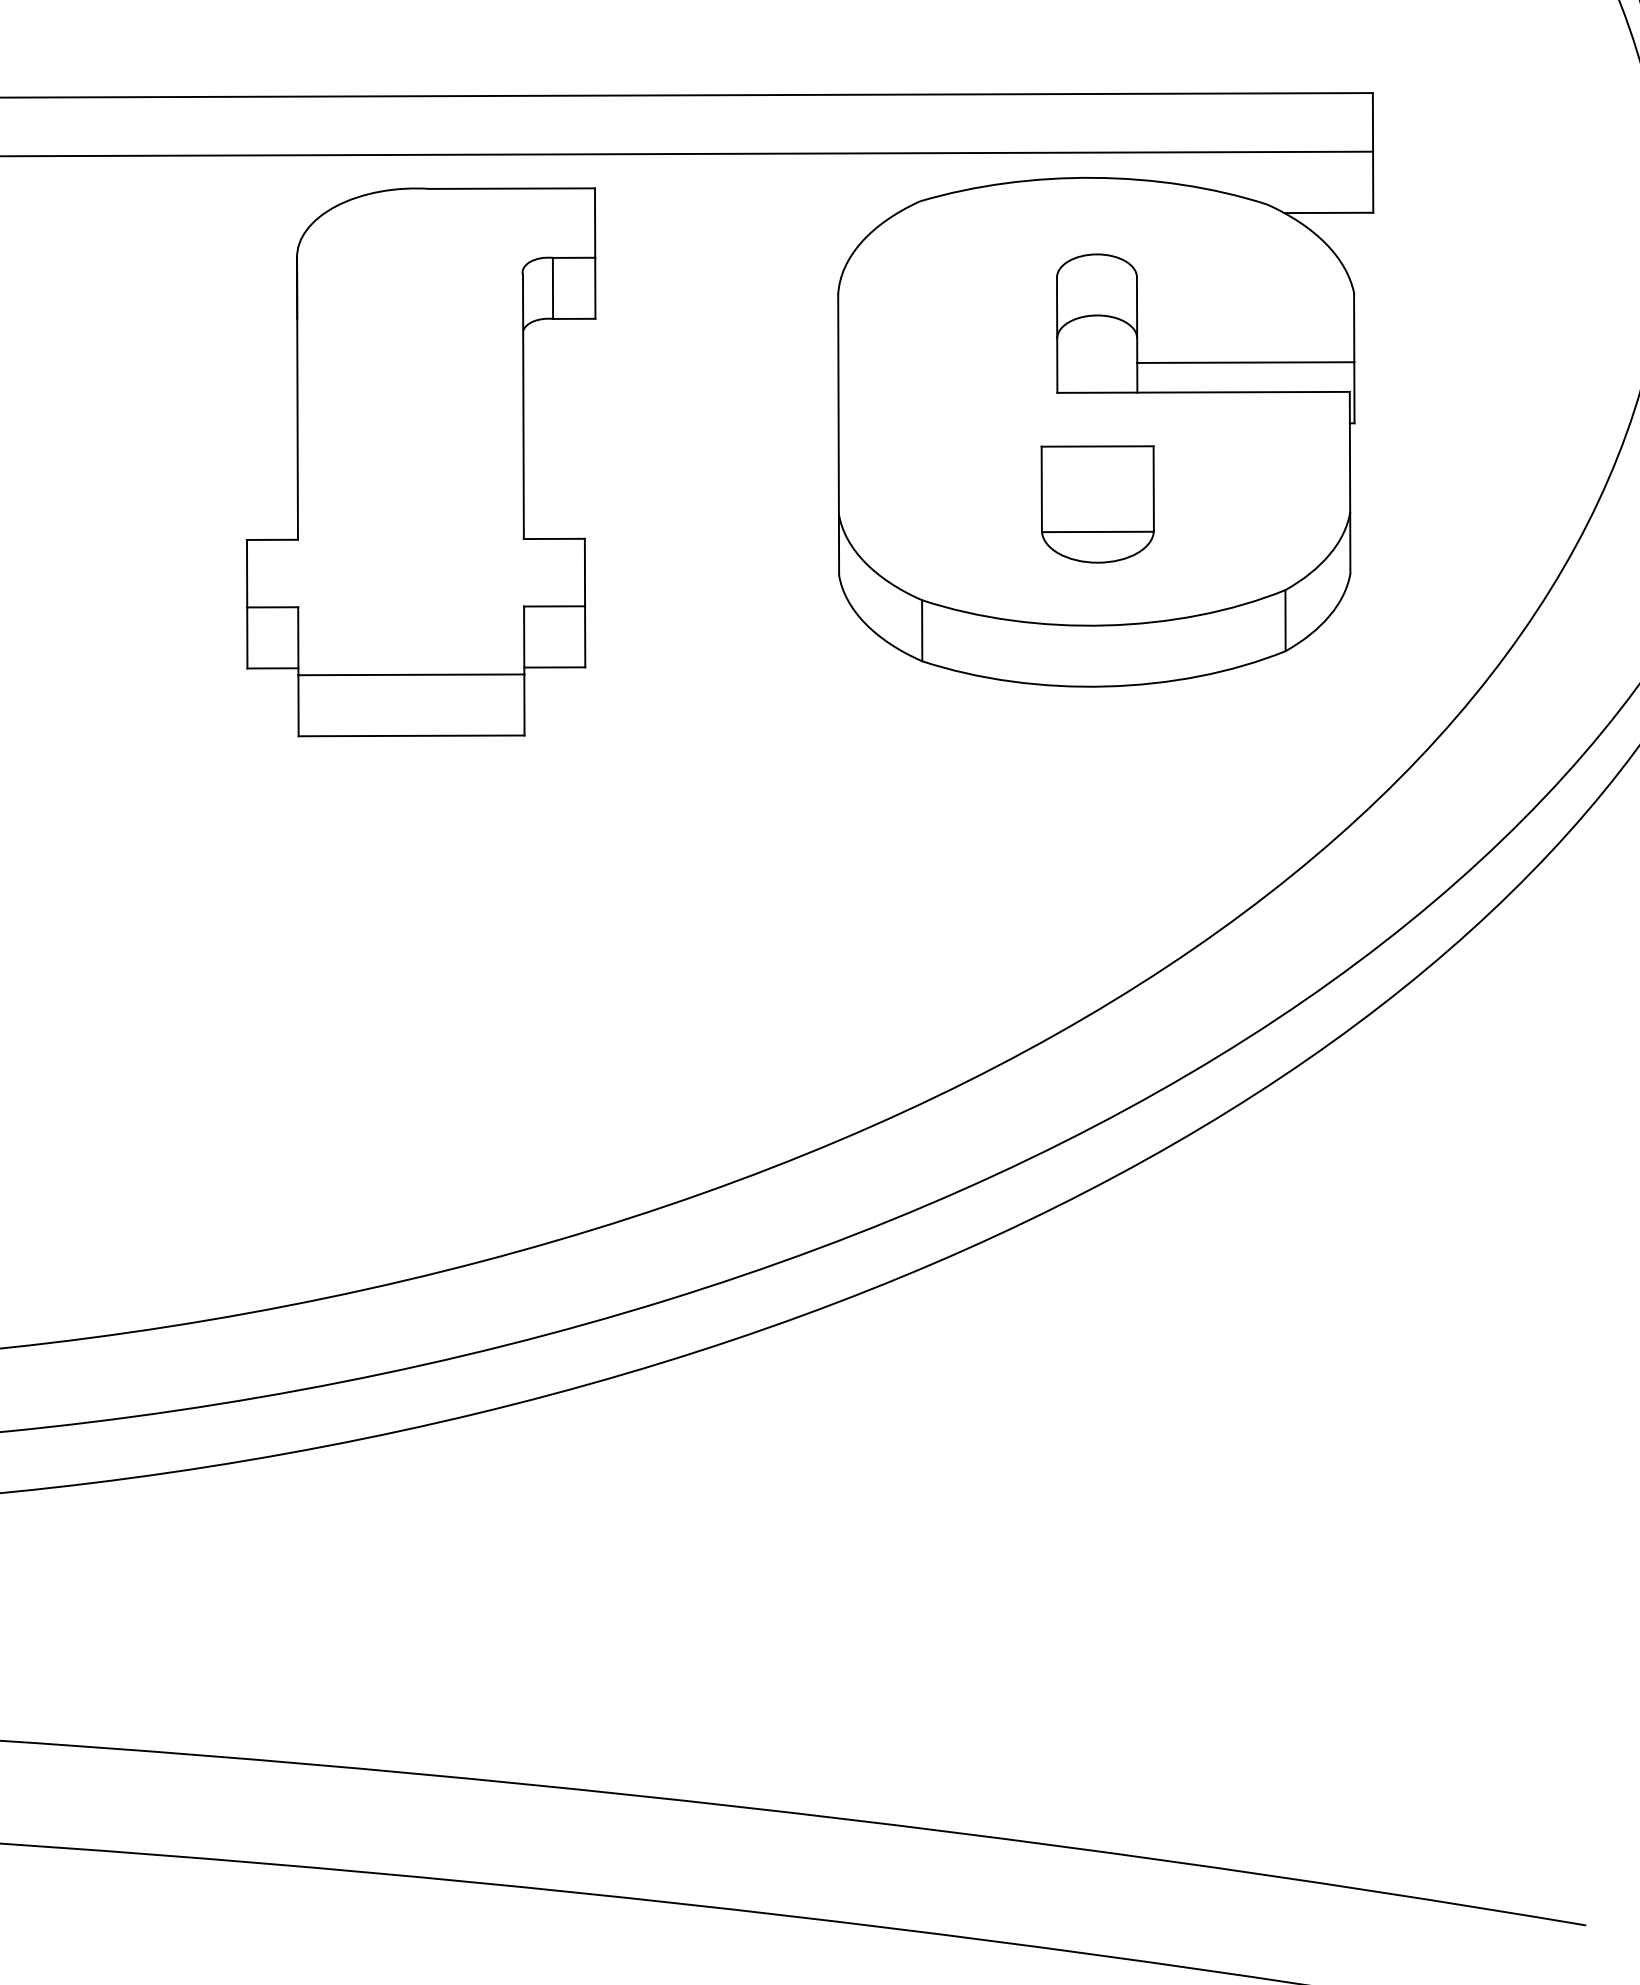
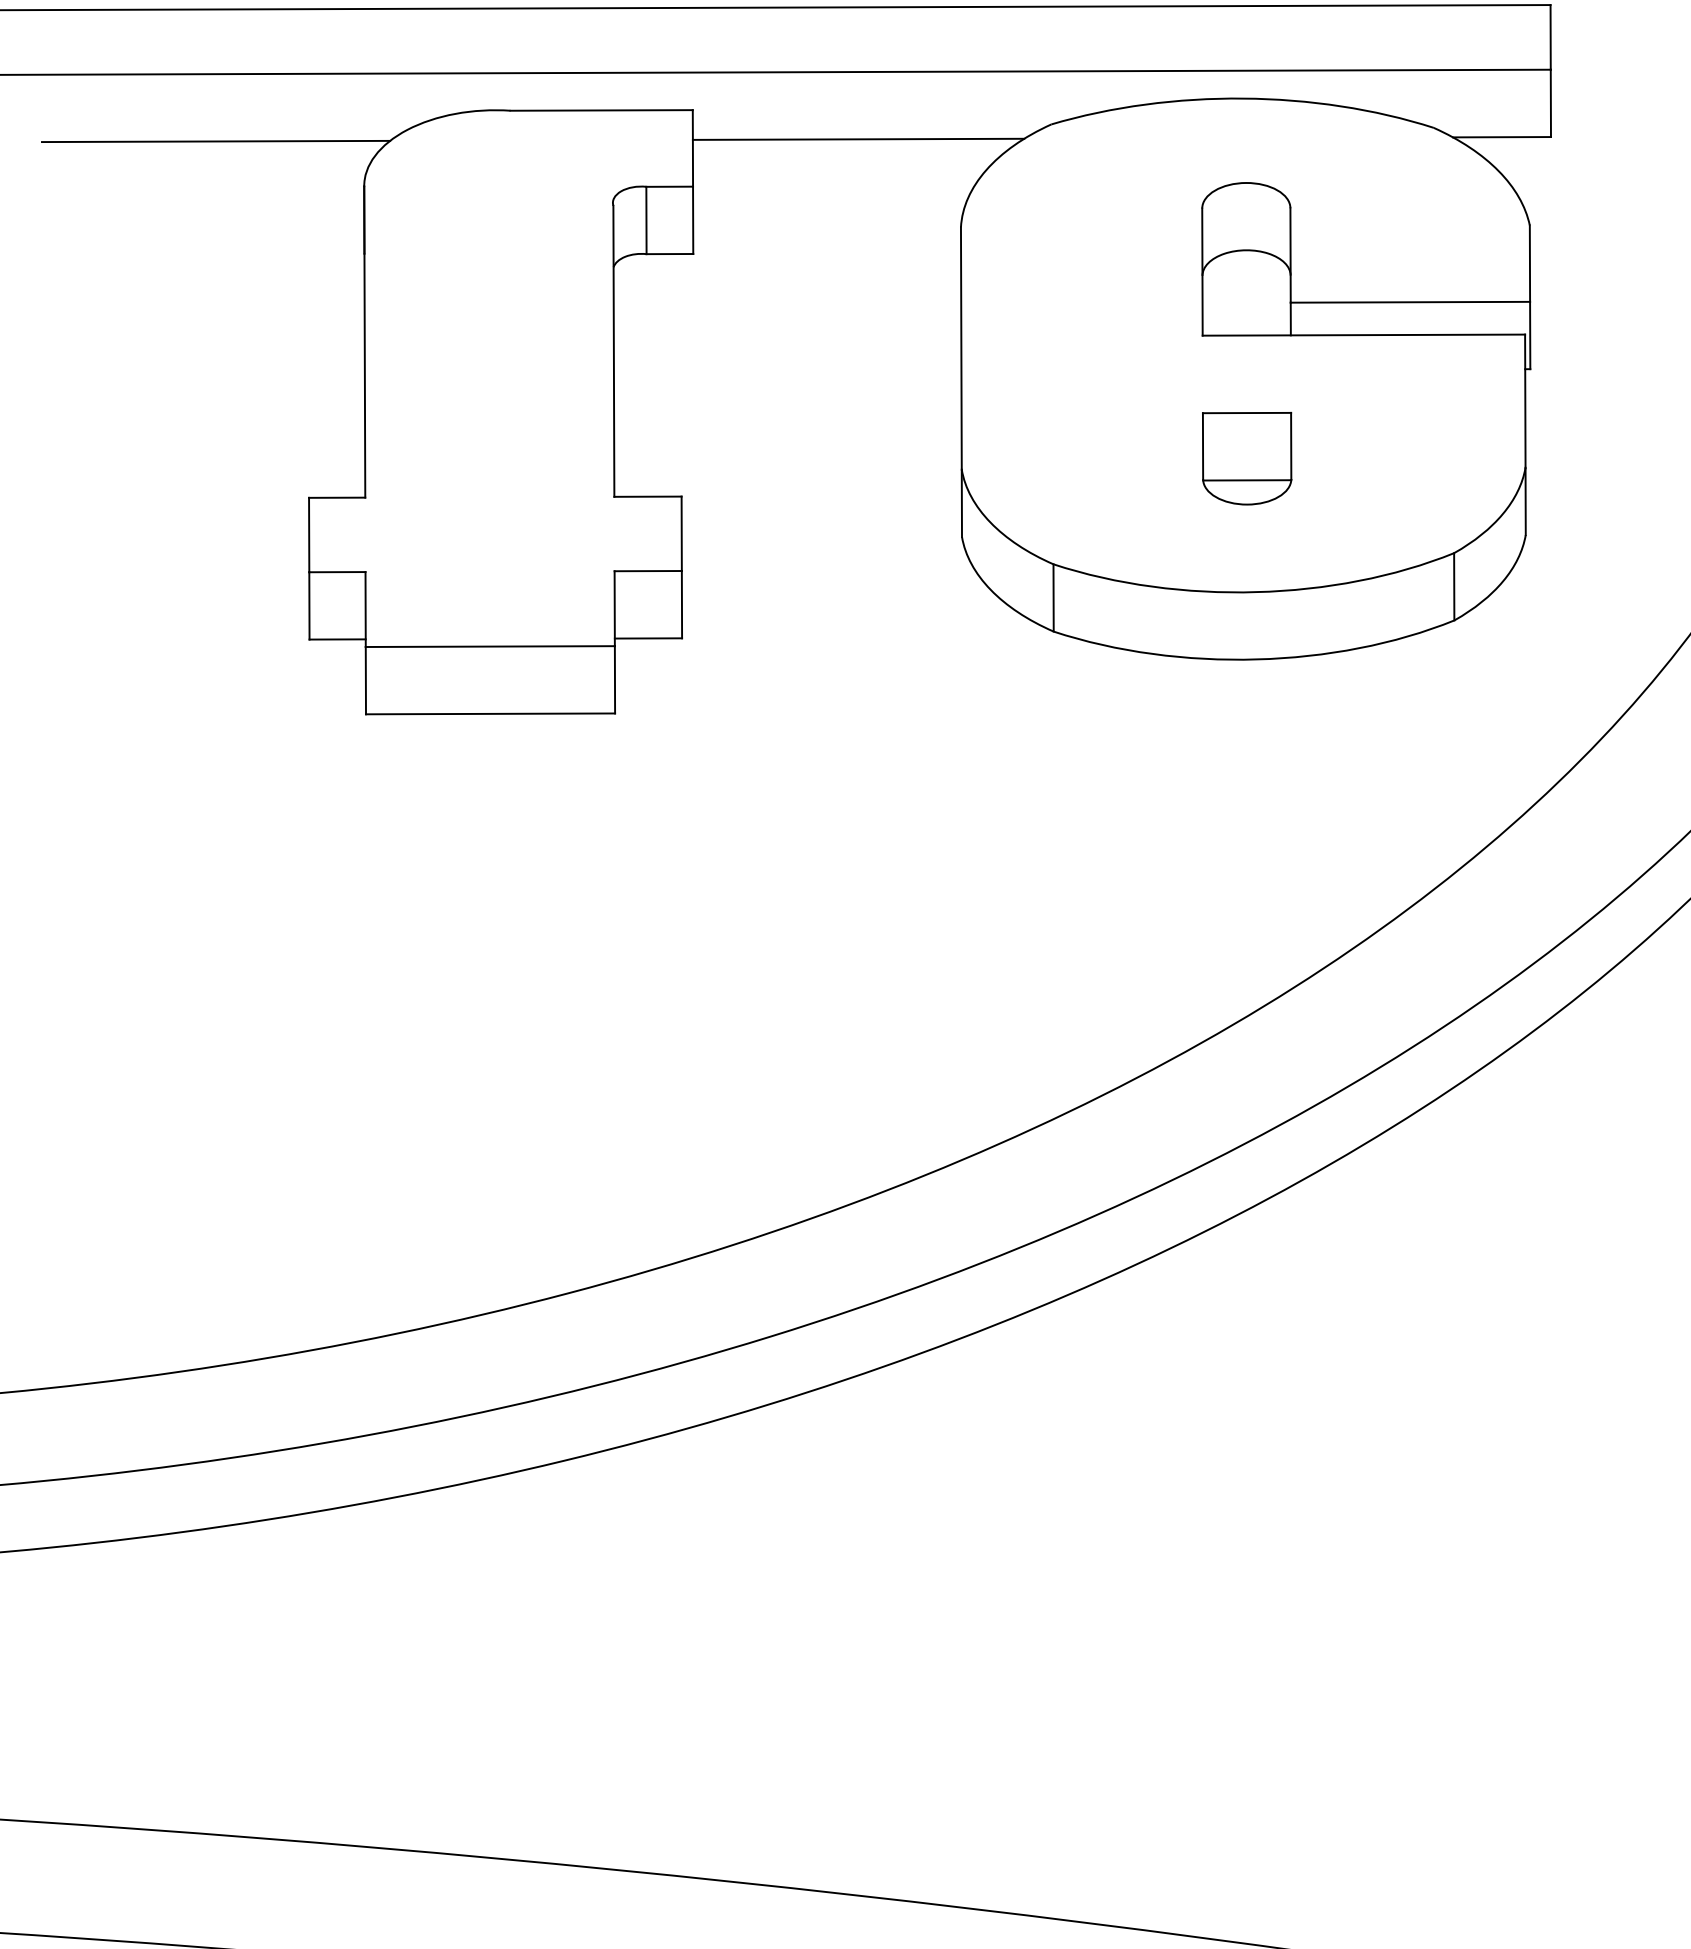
line: (745, 214) -> (858, 138), added
line: (162, 216) -> (215, 141), added
part: (1097, 504) -> (1246, 458), size x0.71

